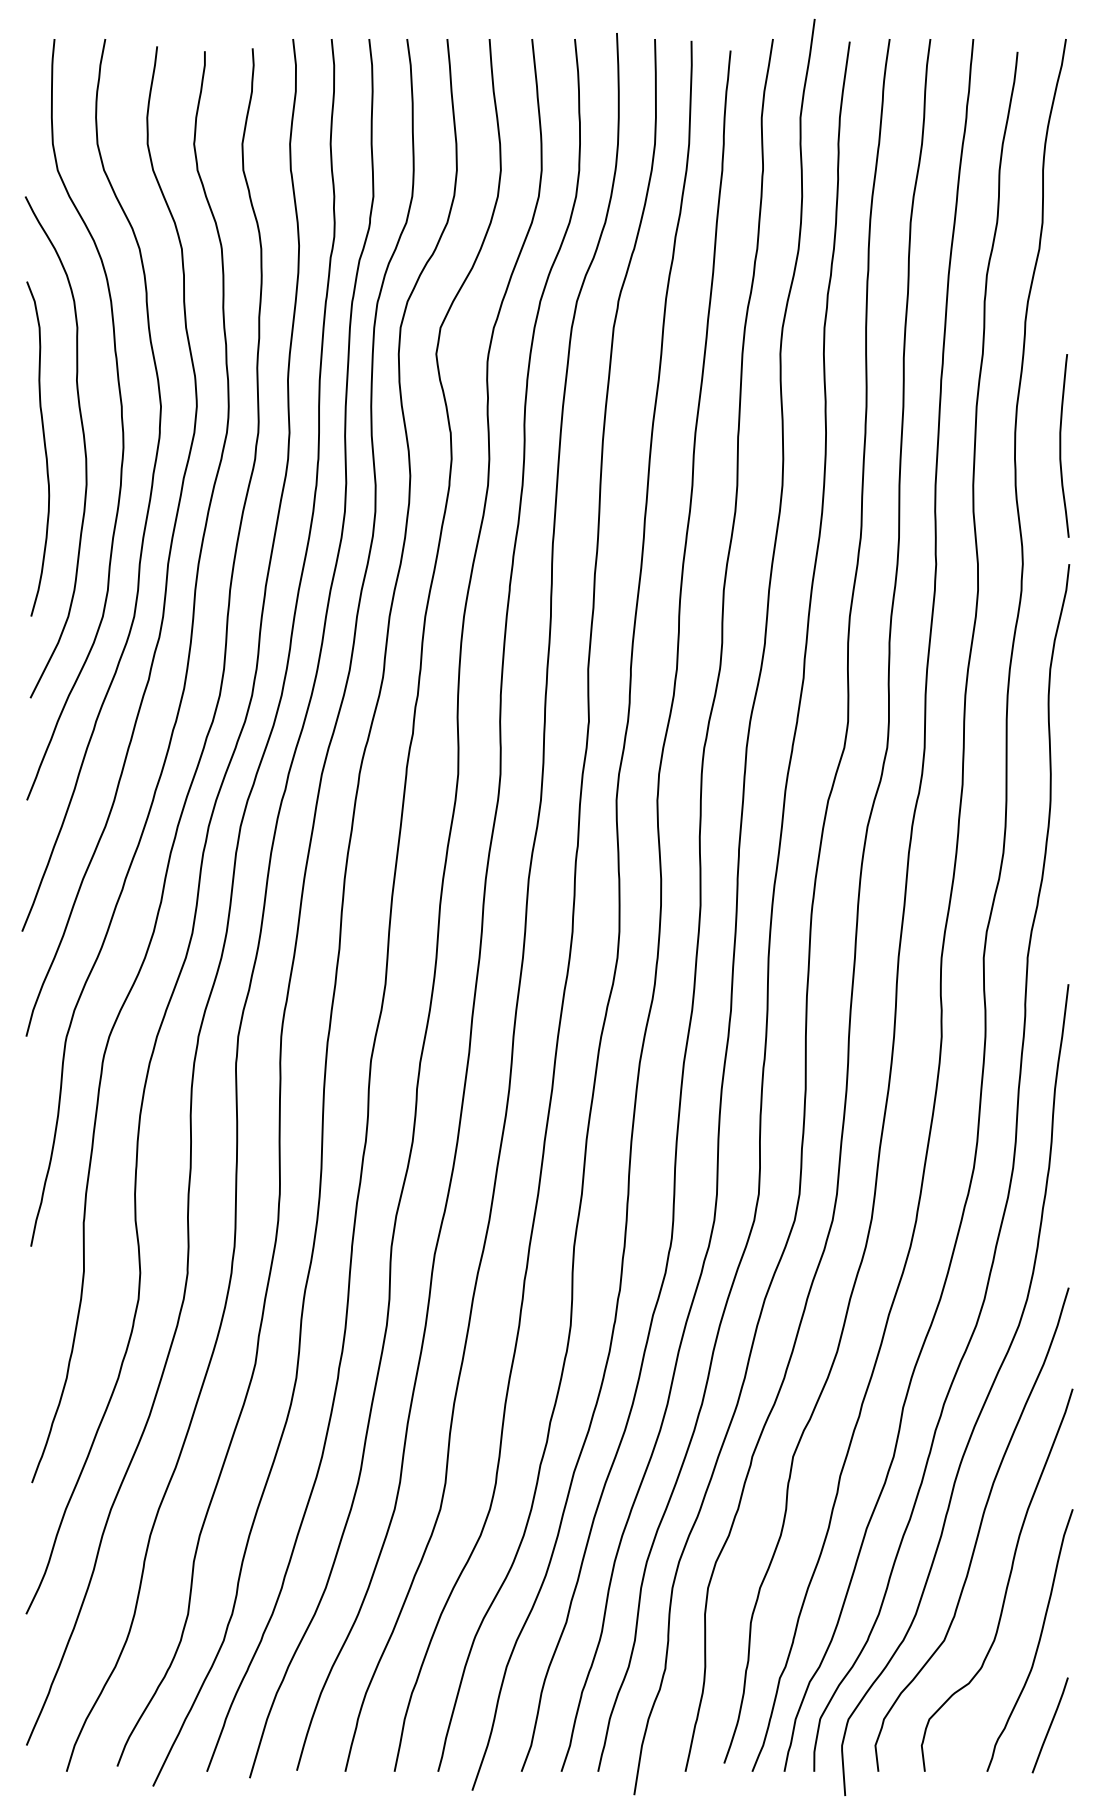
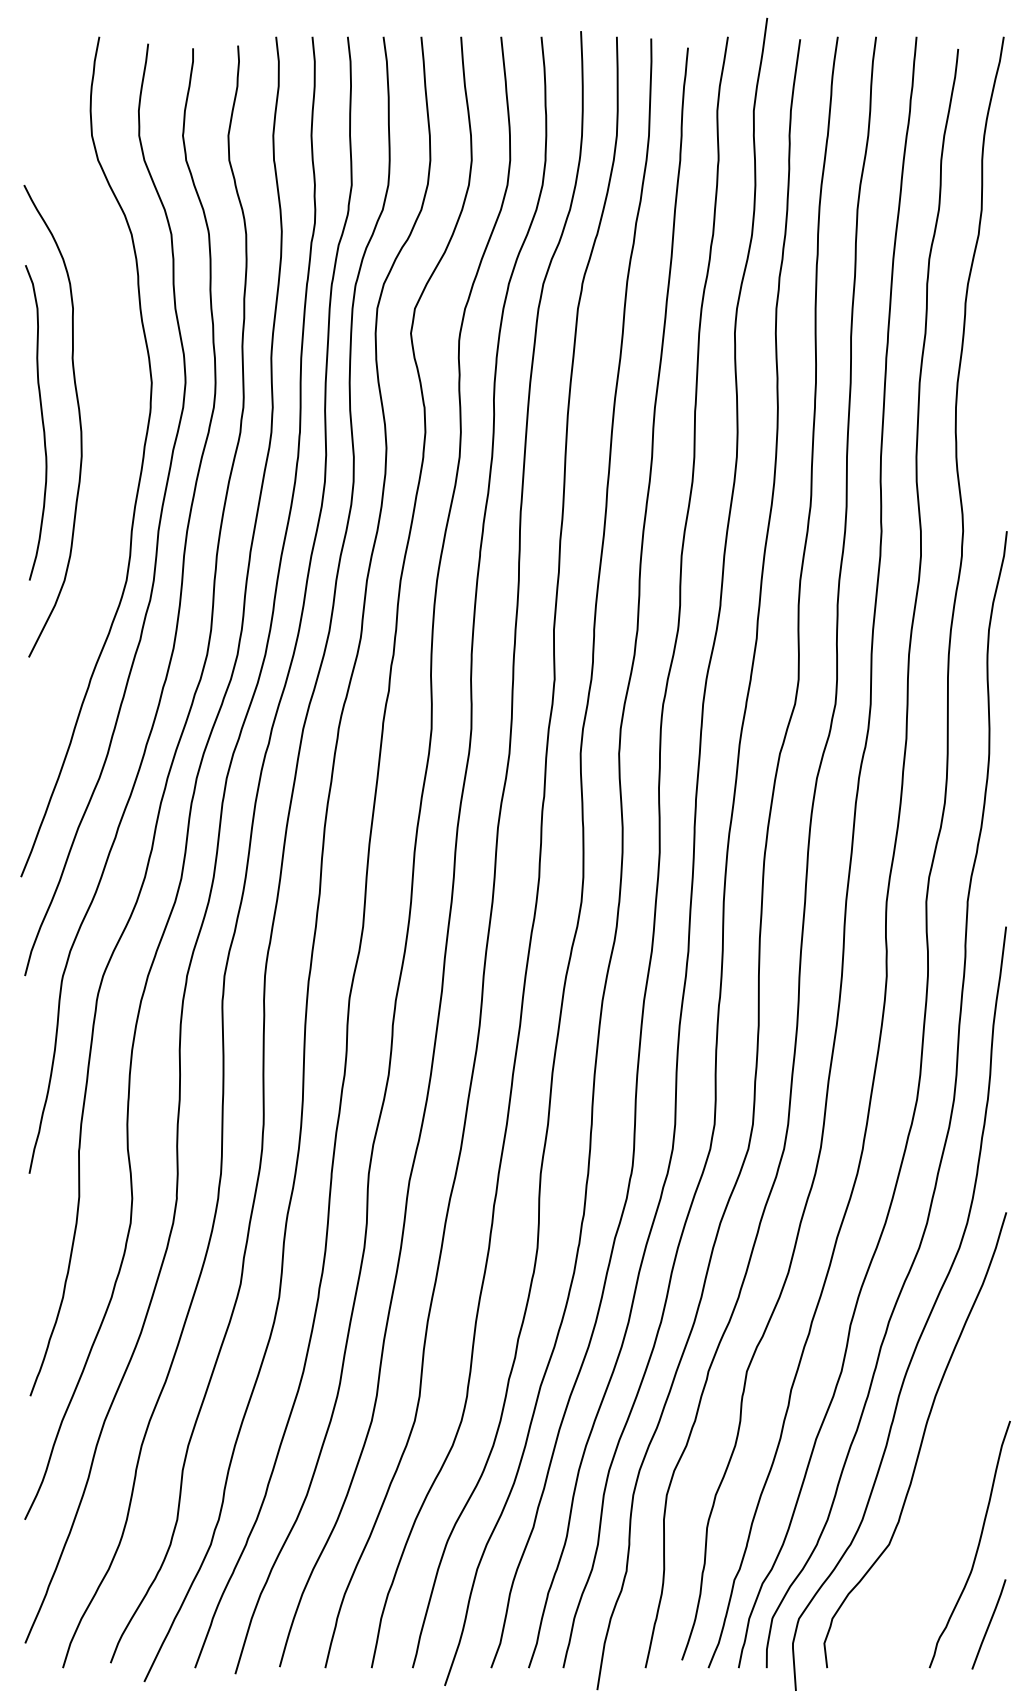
curve: (121, 418) -> (114, 394), removed
curve: (1061, 445) -> (999, 419), removed
curve: (1007, 1582) -> (948, 1489), removed

